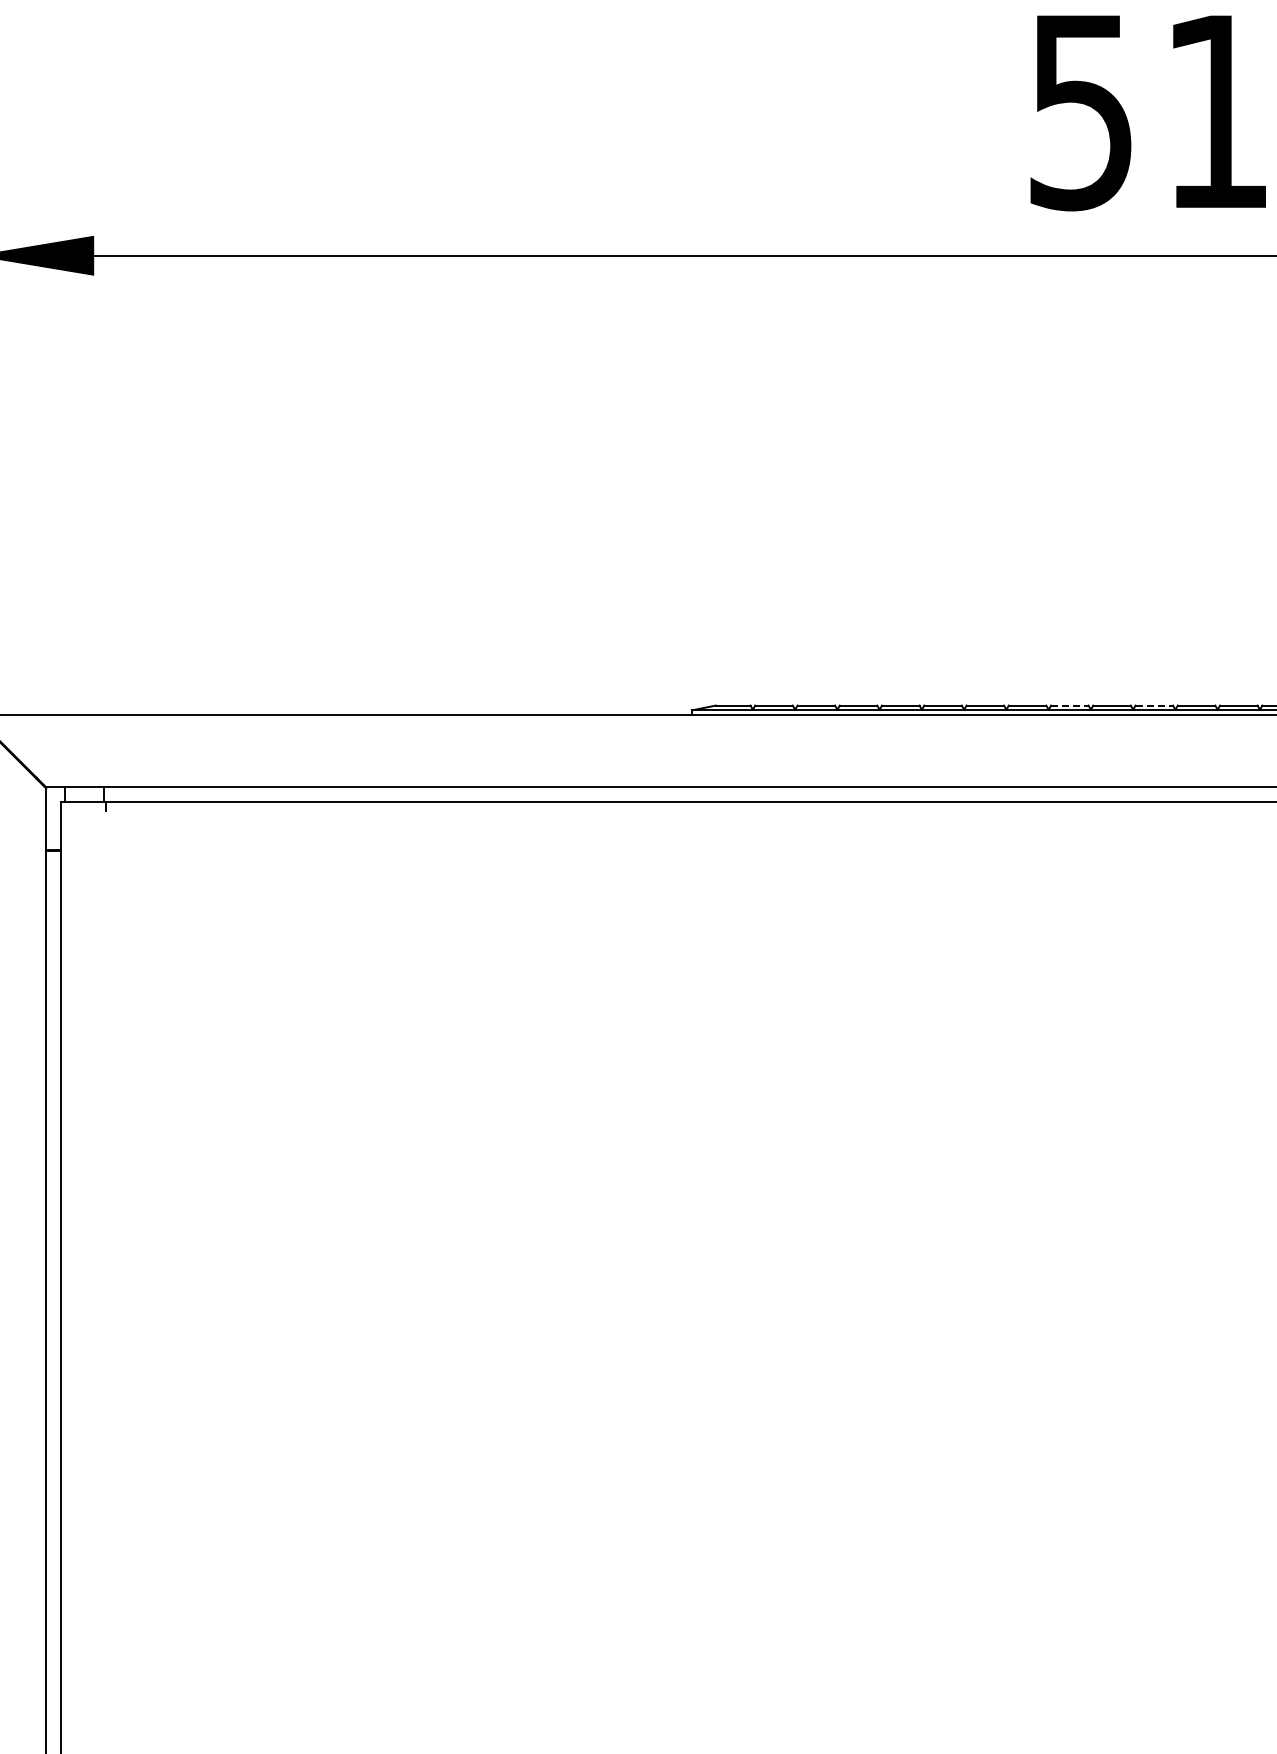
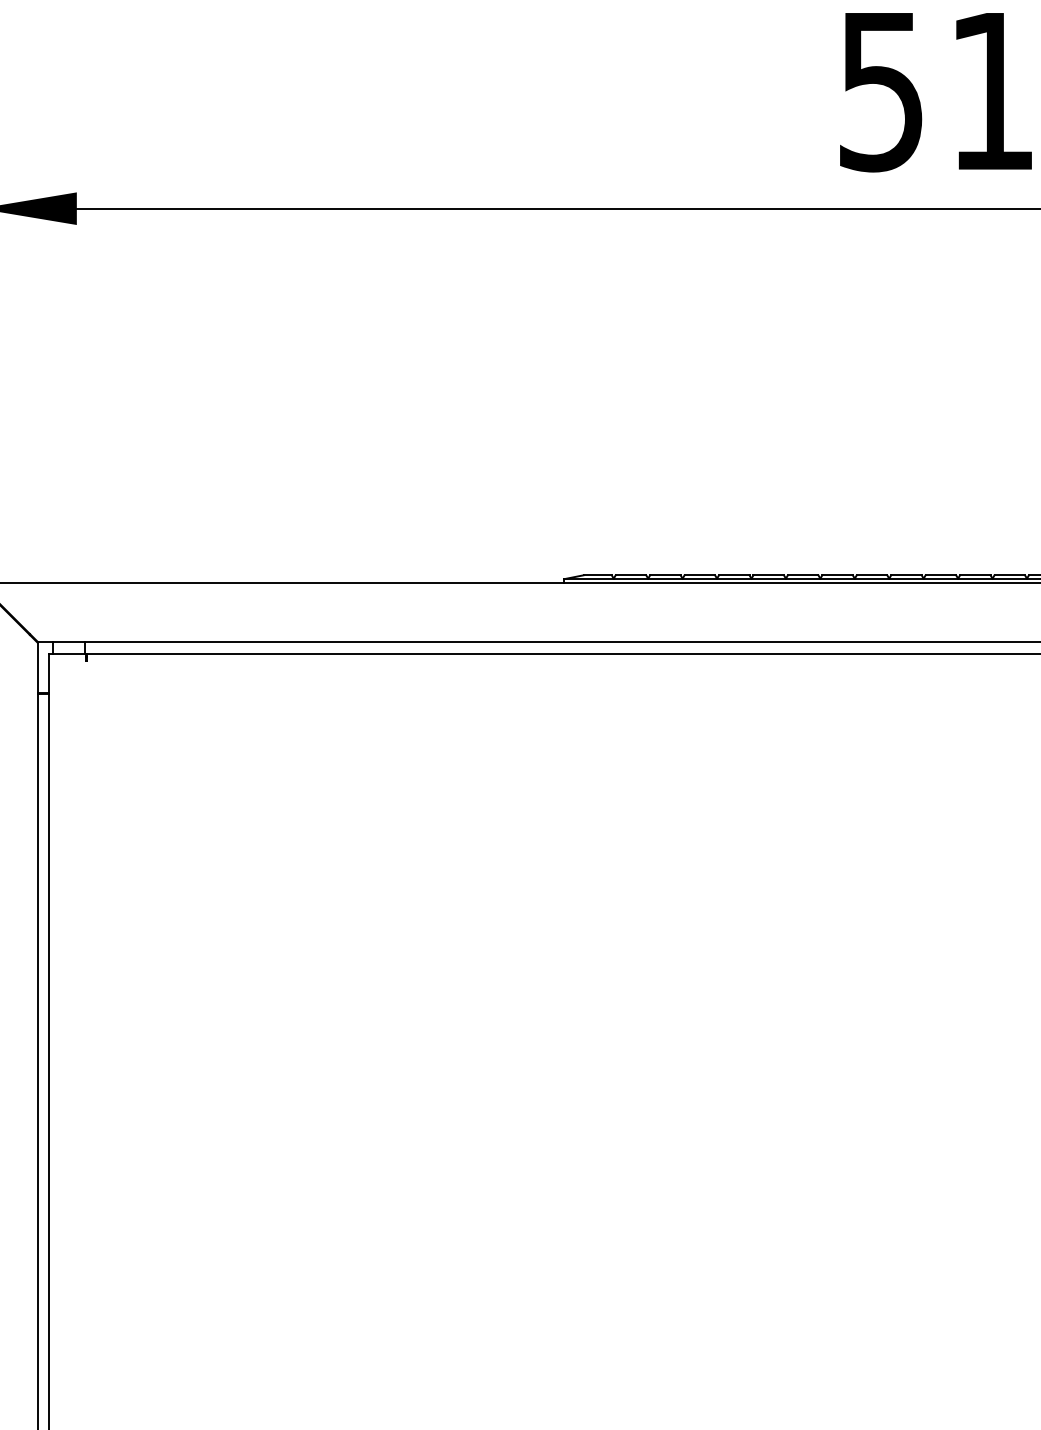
line: (1069, 705) -> (871, 575), dashed -> solid
line: (1154, 705) -> (941, 575), dashed -> solid

